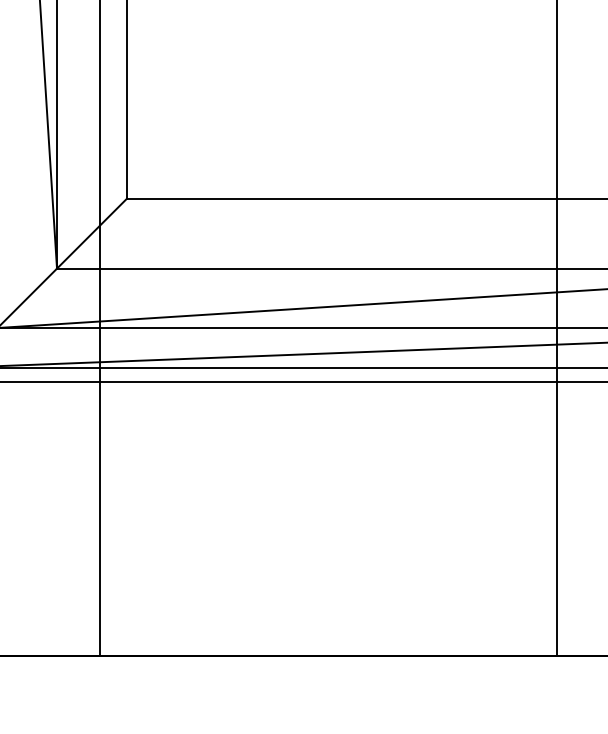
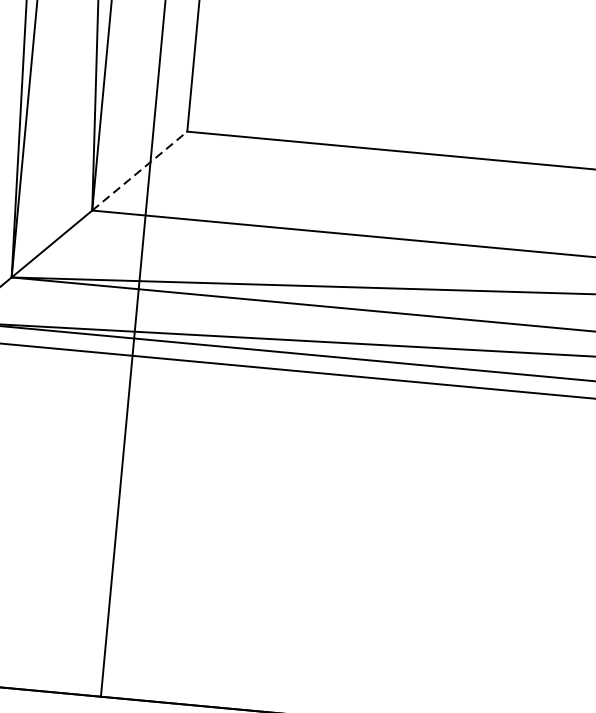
line: (92, 233) -> (140, 171), solid -> dashed

